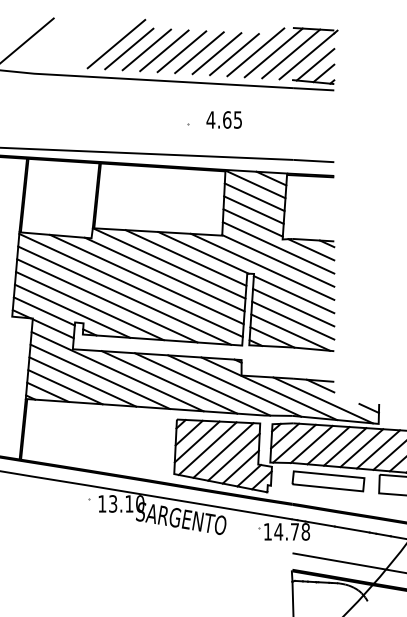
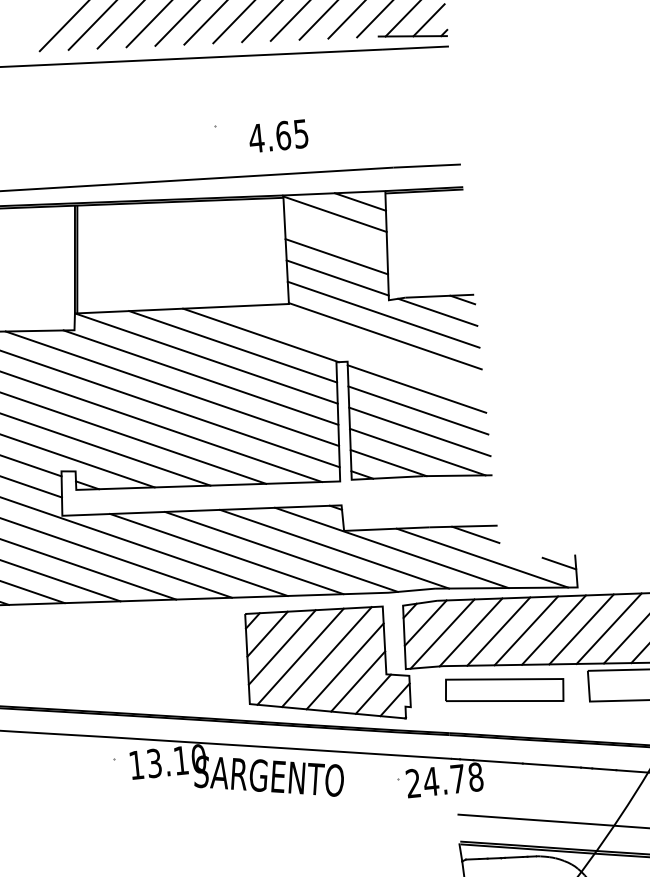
text: (223, 119) -> (277, 135), moved
line: (254, 197) -> (335, 235), removed
line: (262, 266) -> (360, 348), removed
text: (267, 531) -> (412, 782), 14.78 -> 24.78

